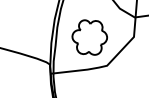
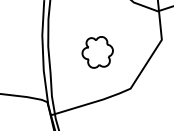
part: (89, 37) -> (97, 52), size x0.6

